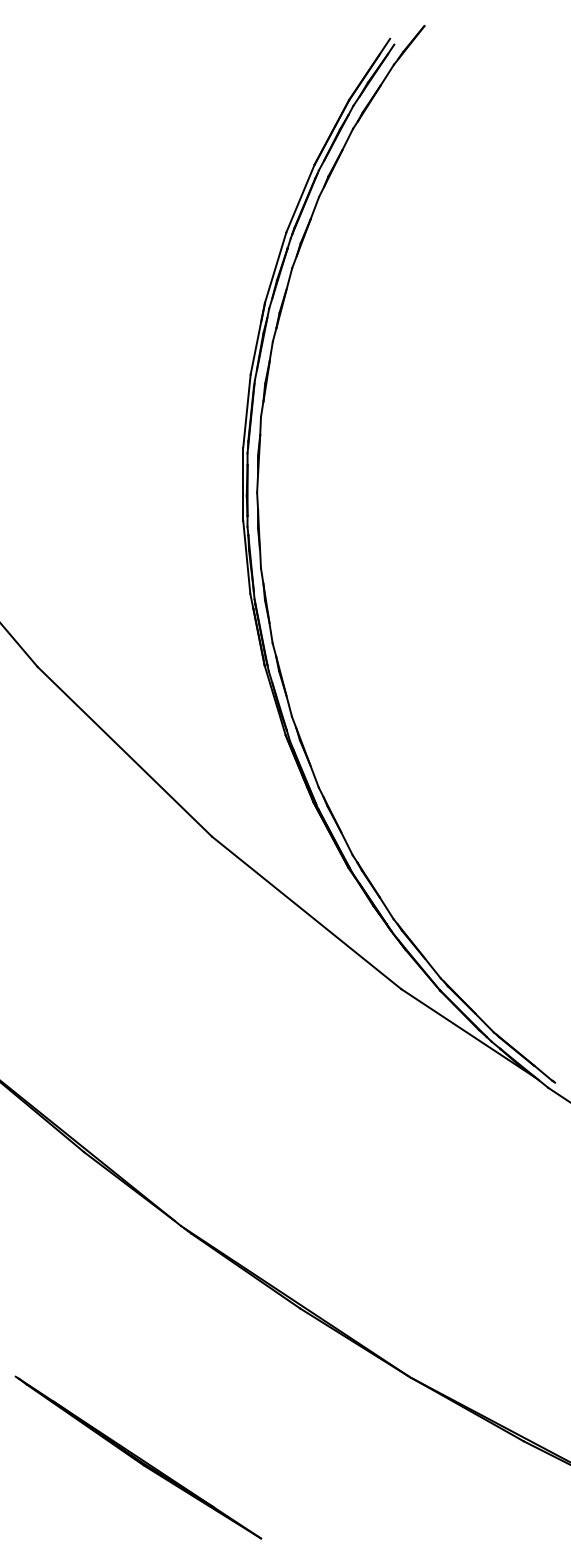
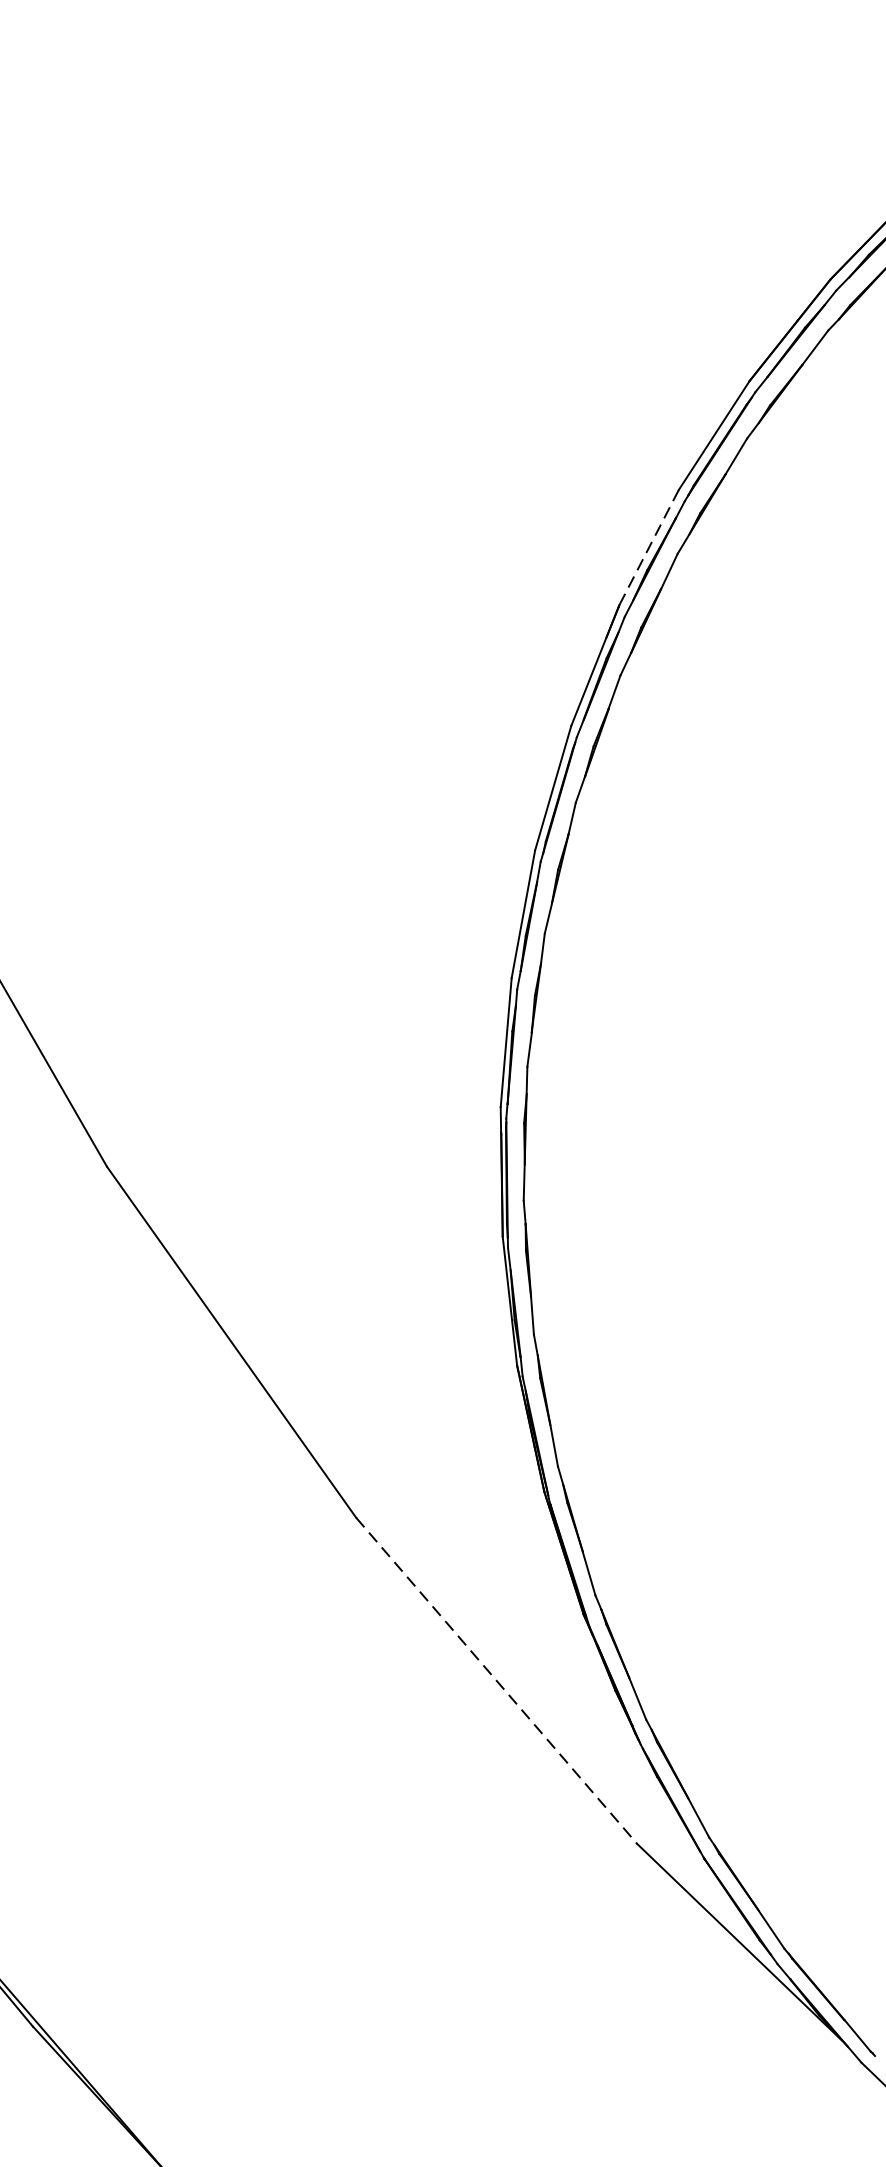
line: (275, 267) -> (648, 547), solid -> dashed
line: (306, 912) -> (496, 1680), solid -> dashed

